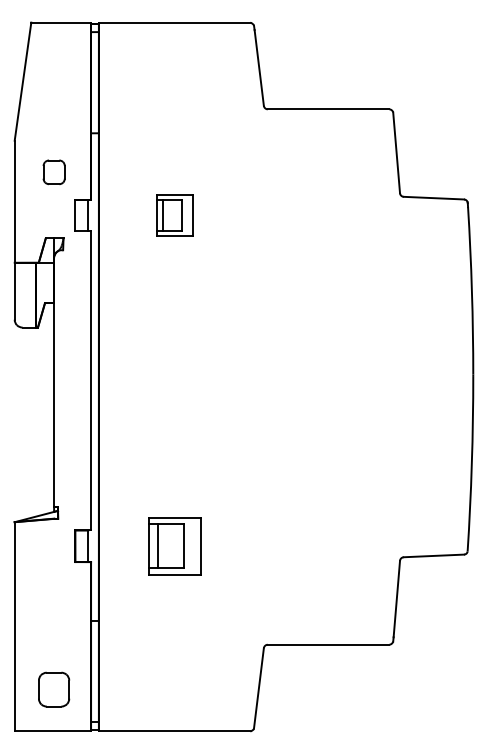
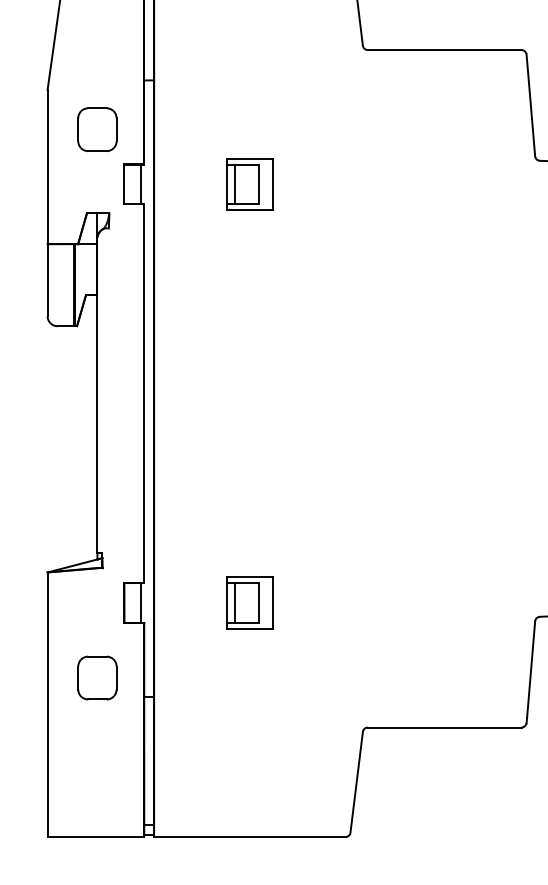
part: (54, 172) -> (97, 129), size x1.43
part: (174, 546) -> (249, 603), size x0.71
part: (54, 689) -> (97, 677), moved

